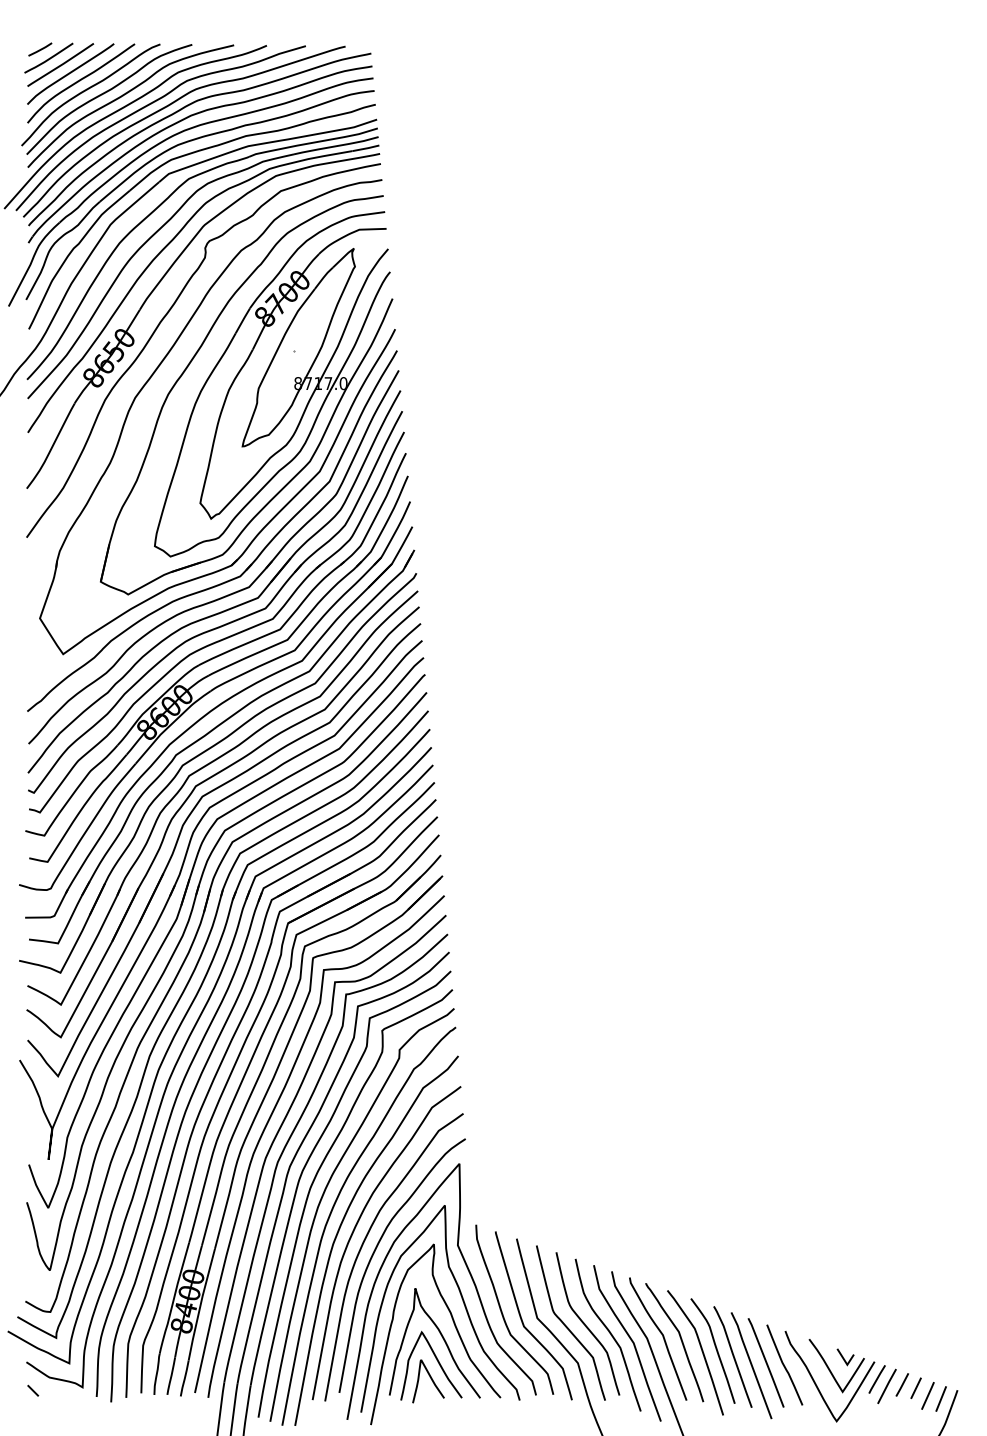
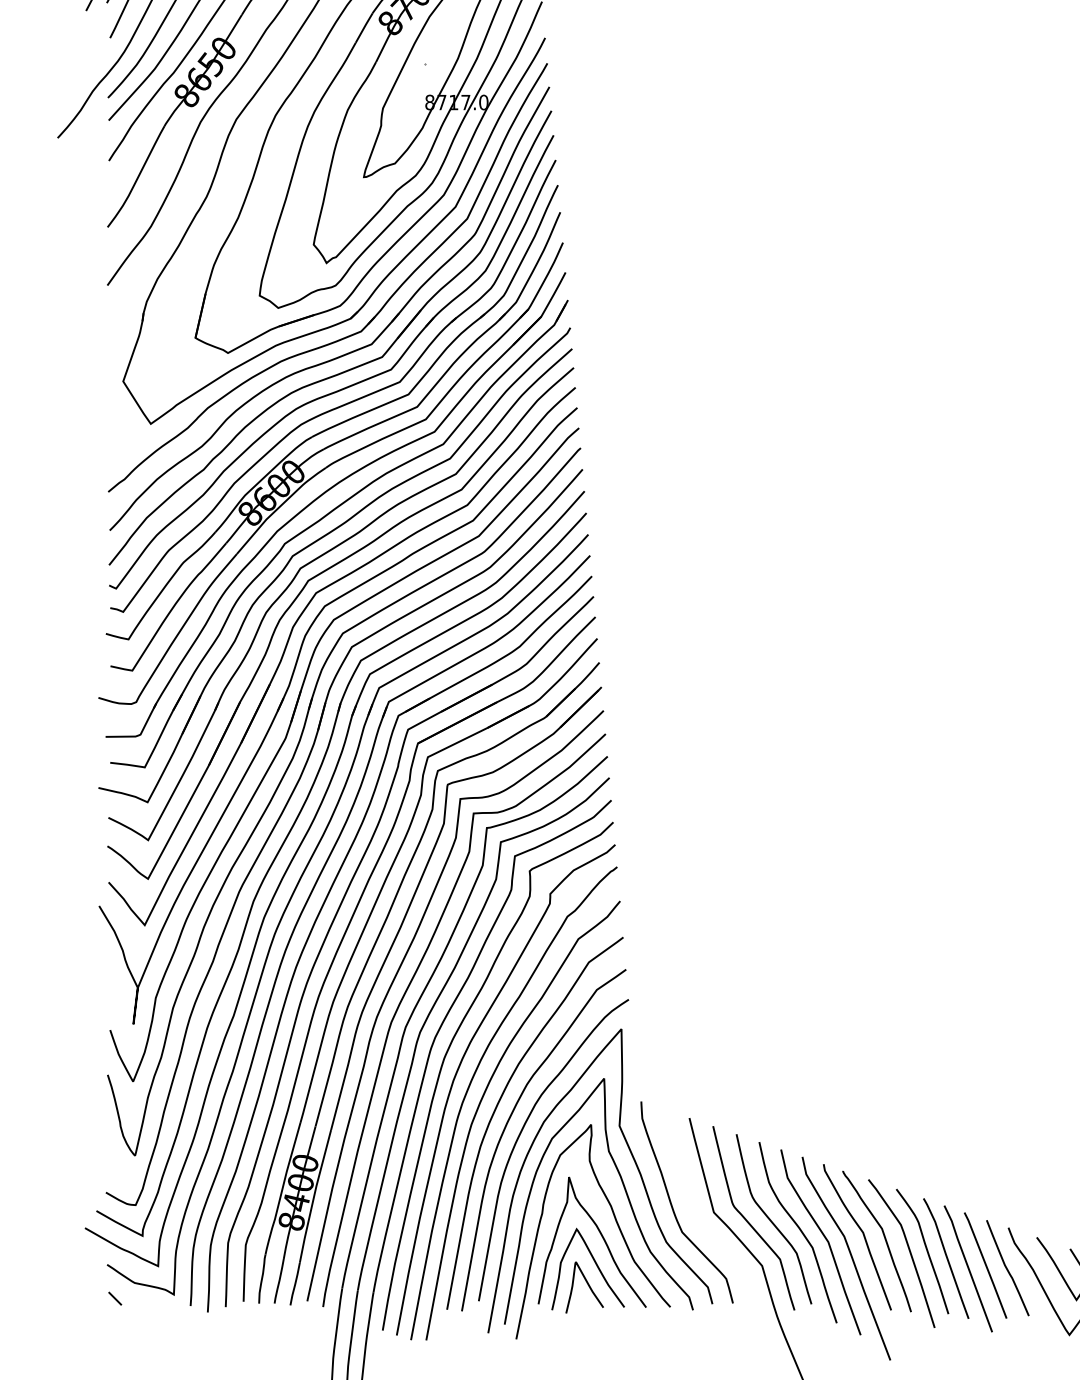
curve: (522, 1318) -> (696, 1212), removed

